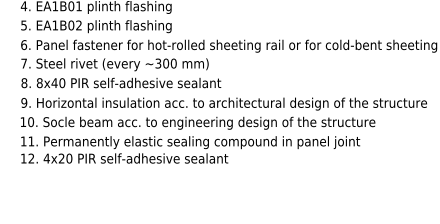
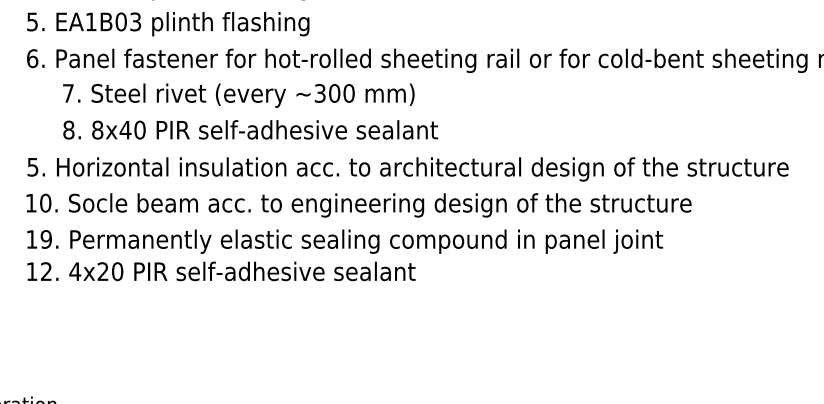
text: (78, 25) -> (134, 21), EA1B02 -> EA1B03
text: (121, 73) -> (250, 111), moved
text: (24, 102) -> (33, 166), 9. -> 5.
text: (31, 141) -> (46, 239), 11. -> 19.

